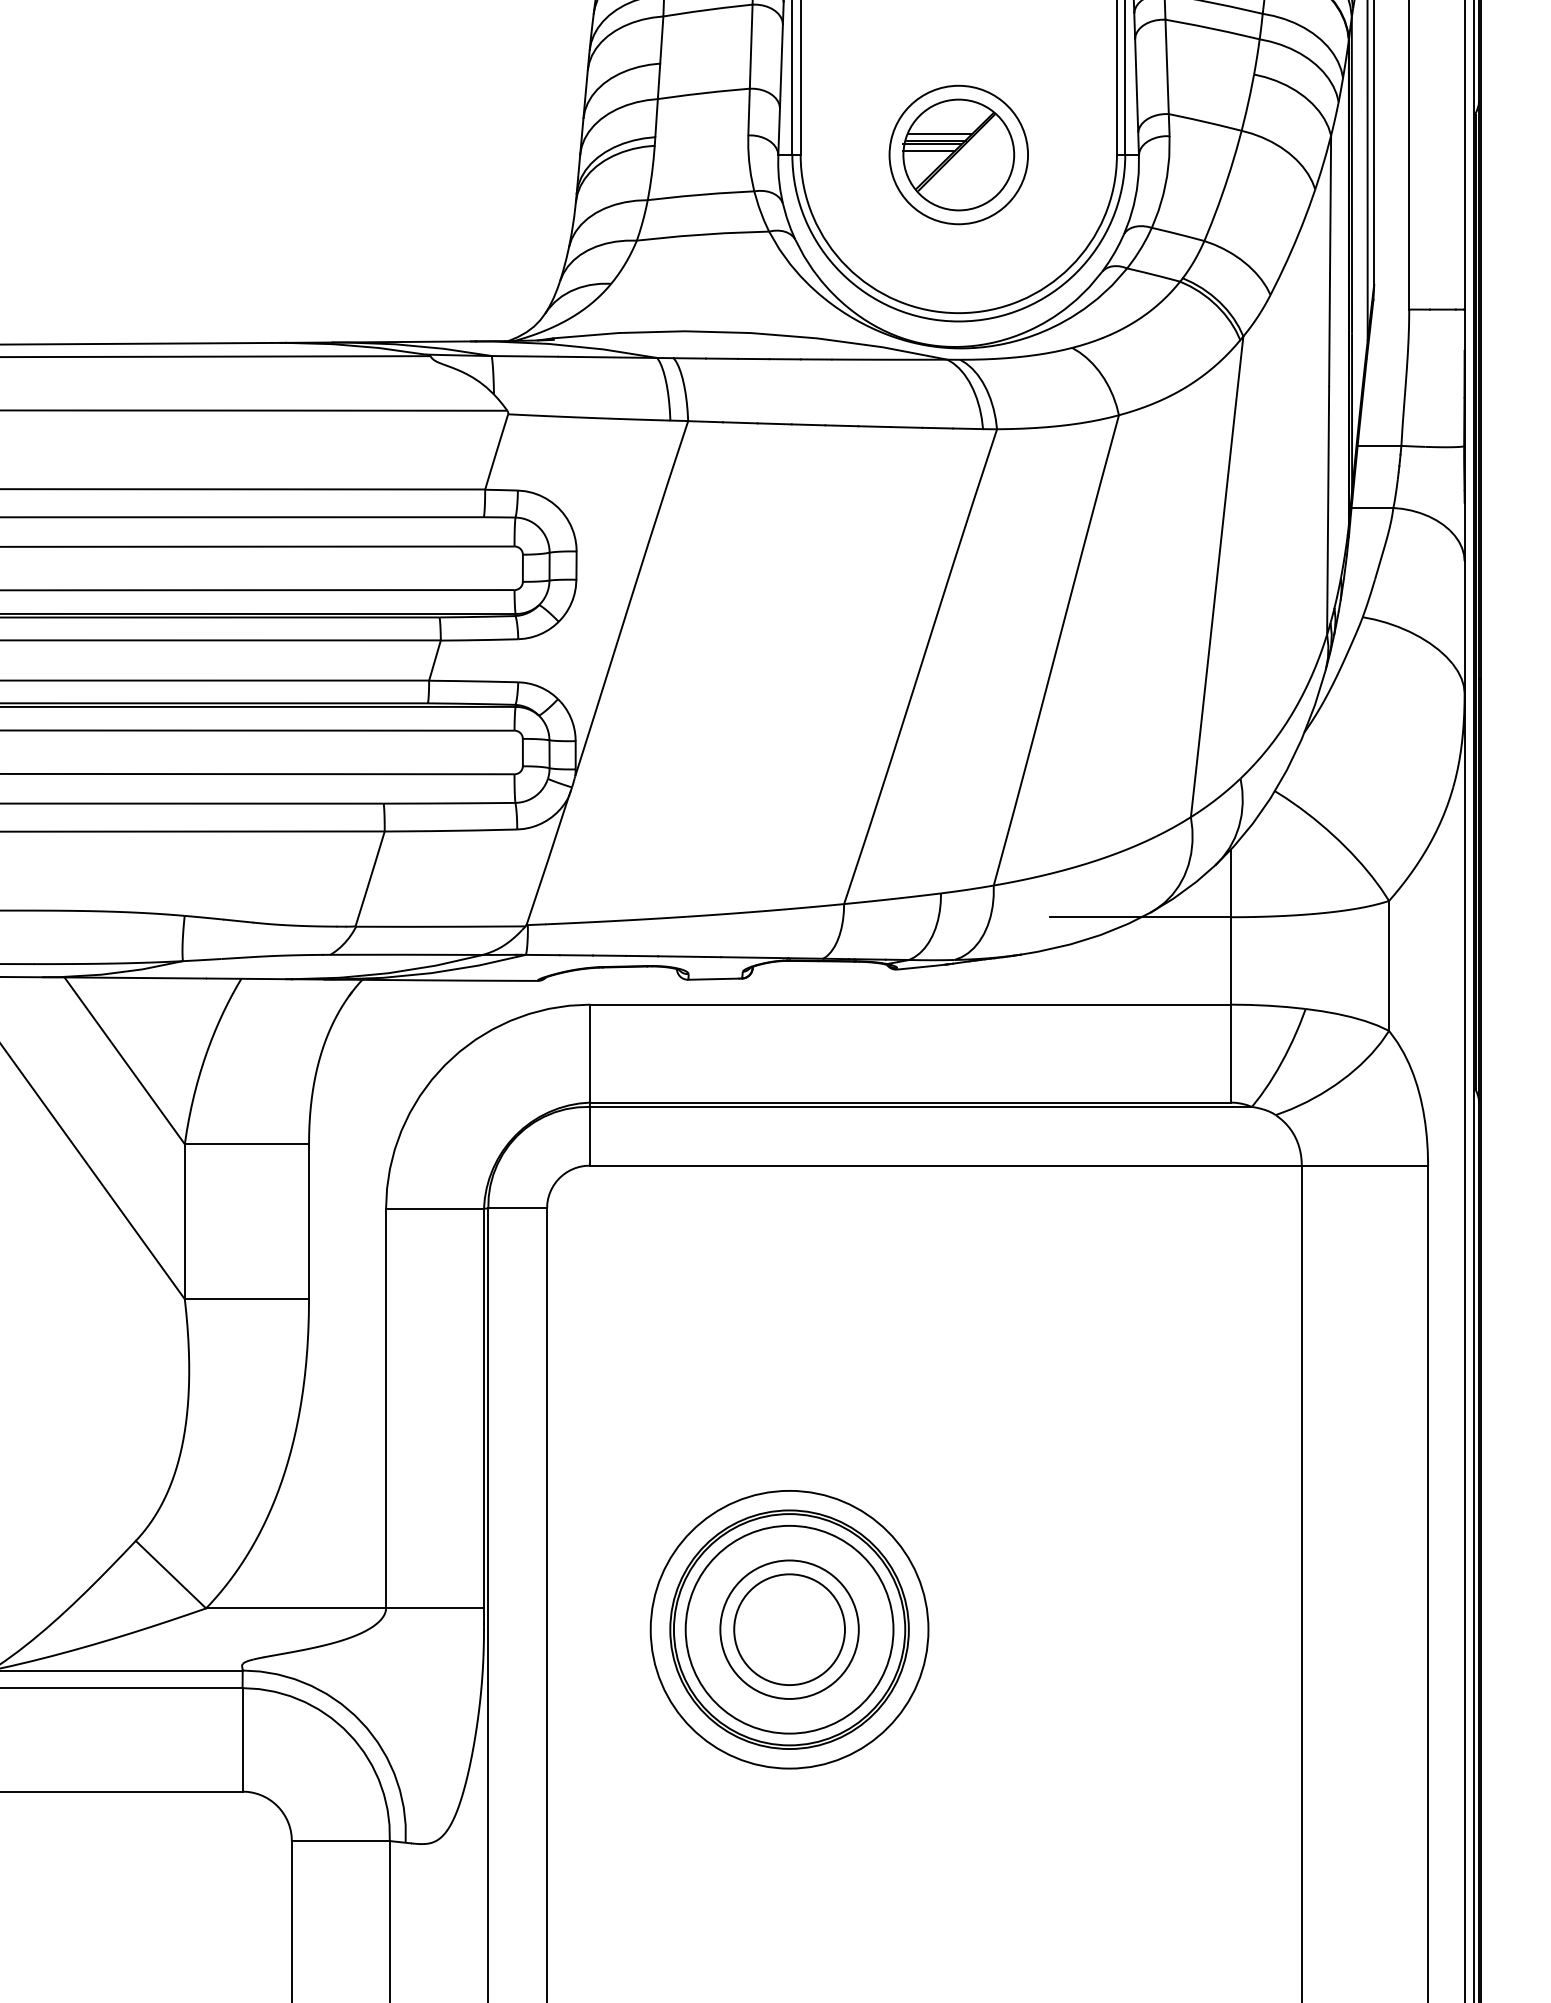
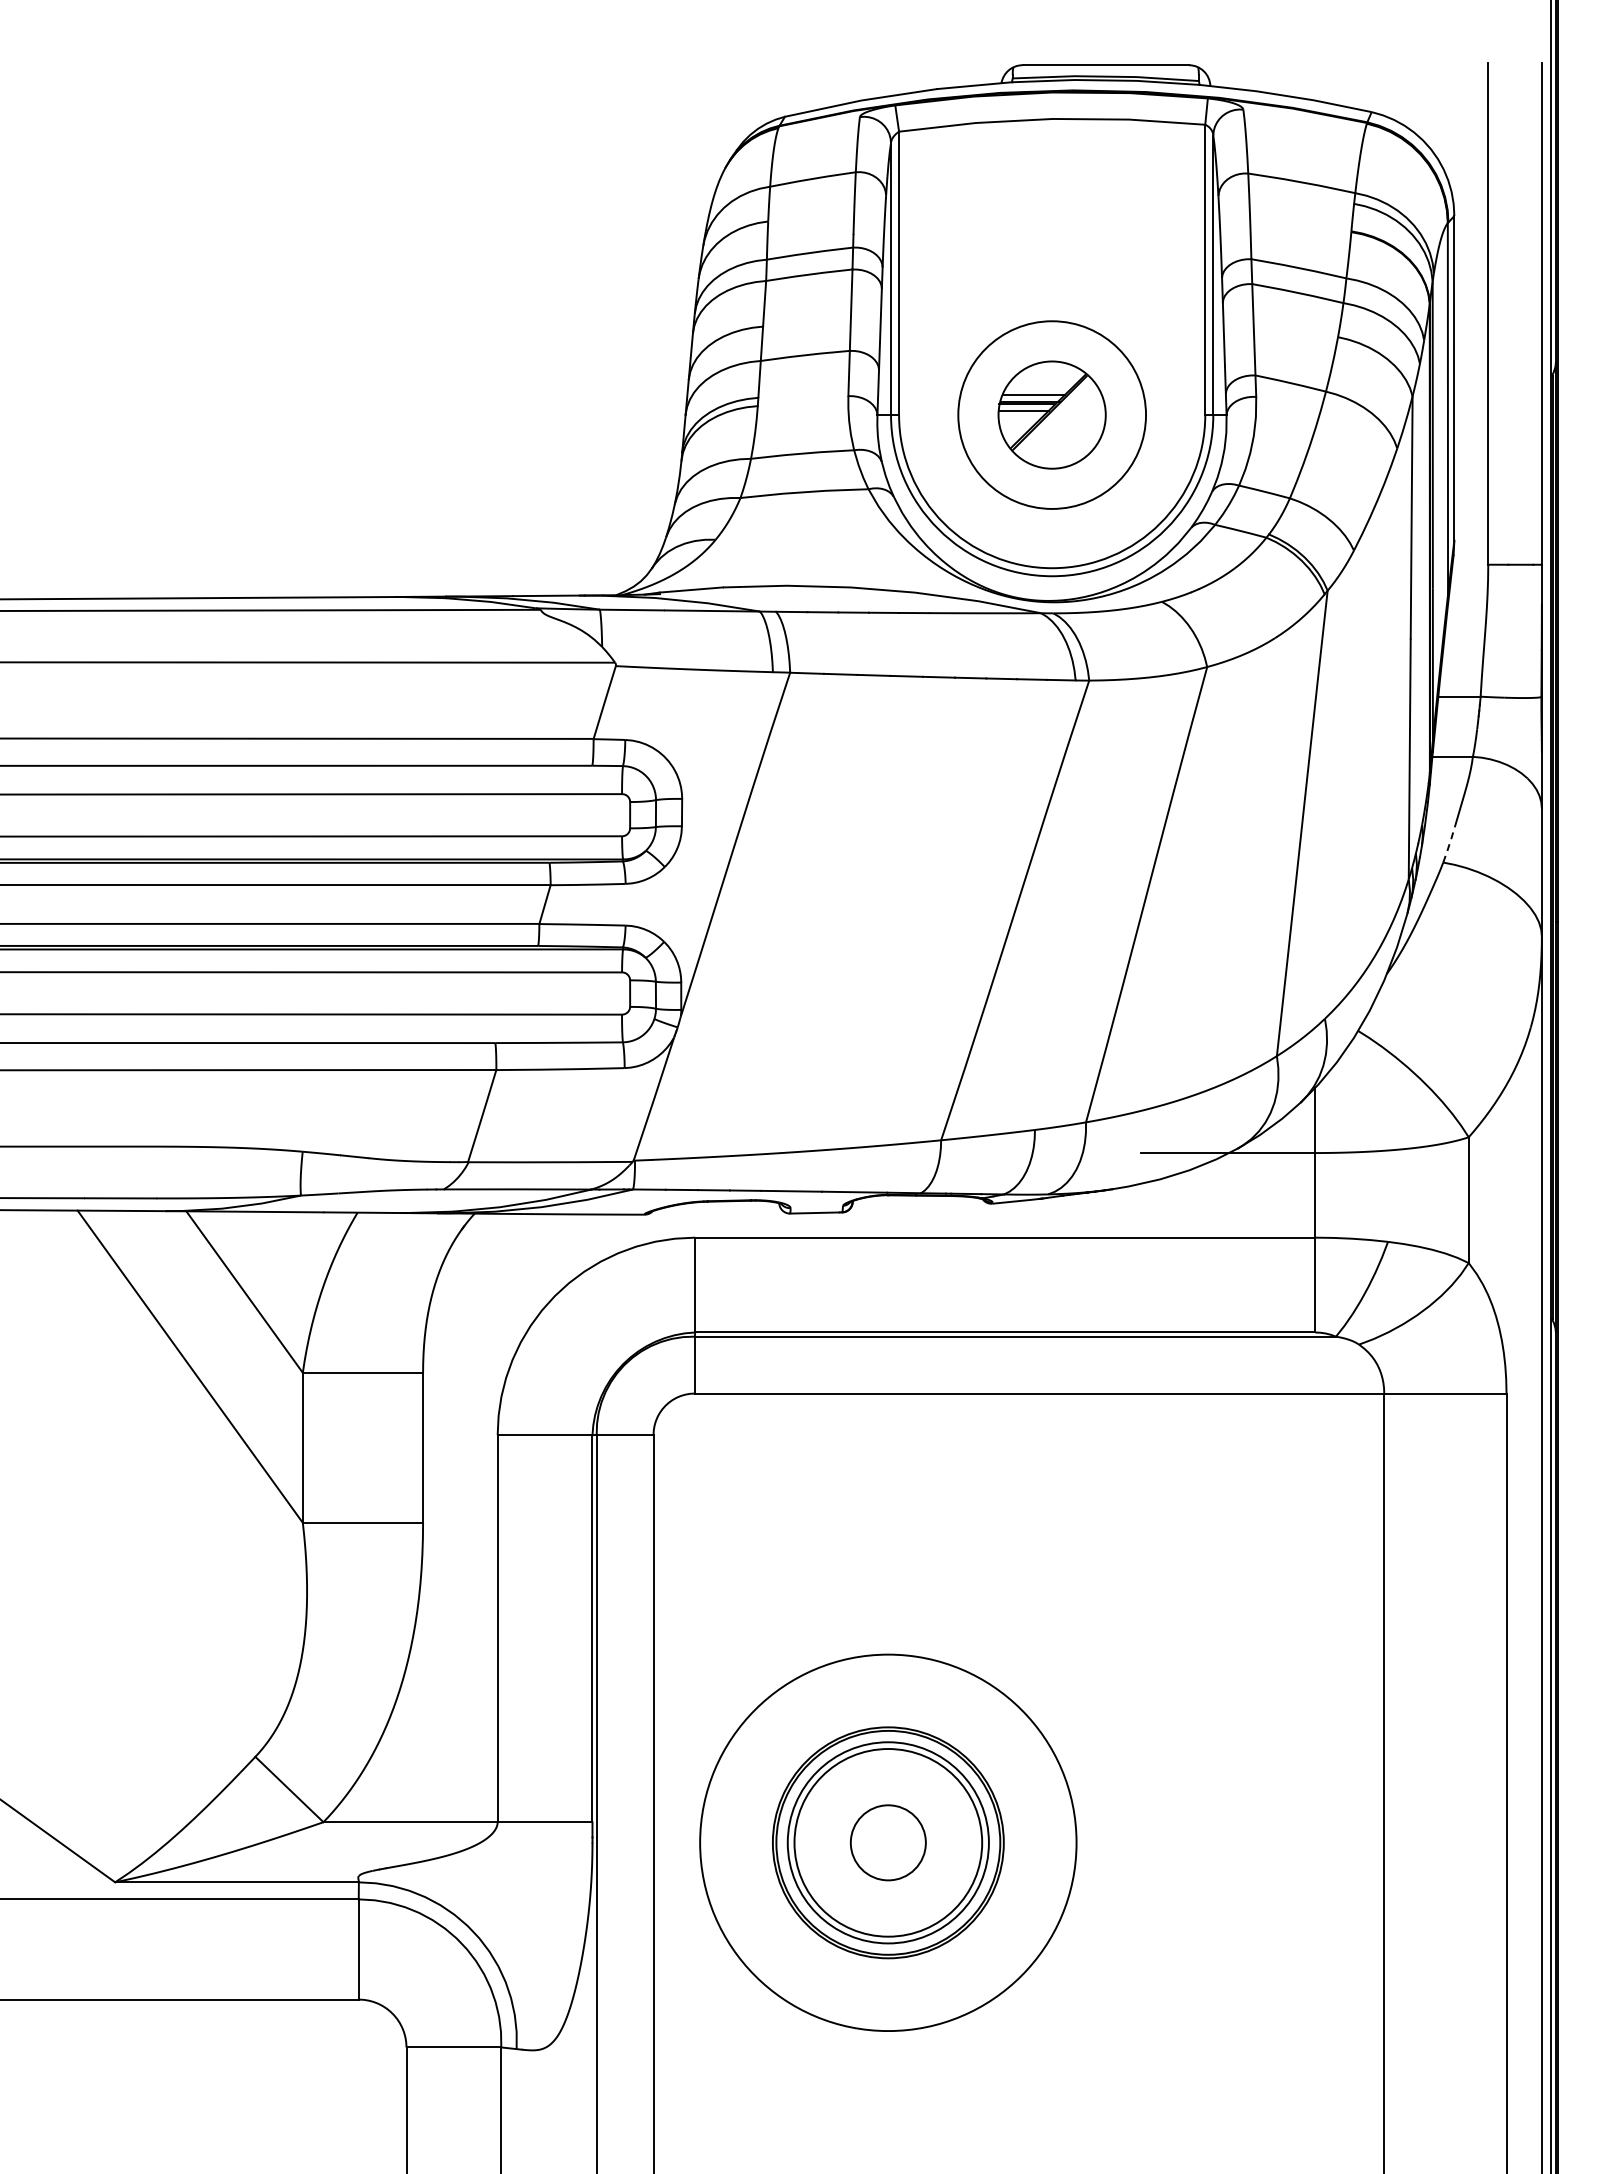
circle: (959, 155) -> (1052, 415), size x1.4
line: (1369, 598) -> (1449, 844), solid -> dashed
circle: (788, 1629) -> (887, 1842), size x0.7
circle: (788, 1629) -> (887, 1842), size x1.4
circle: (789, 1629) -> (888, 1842), size x1.4

